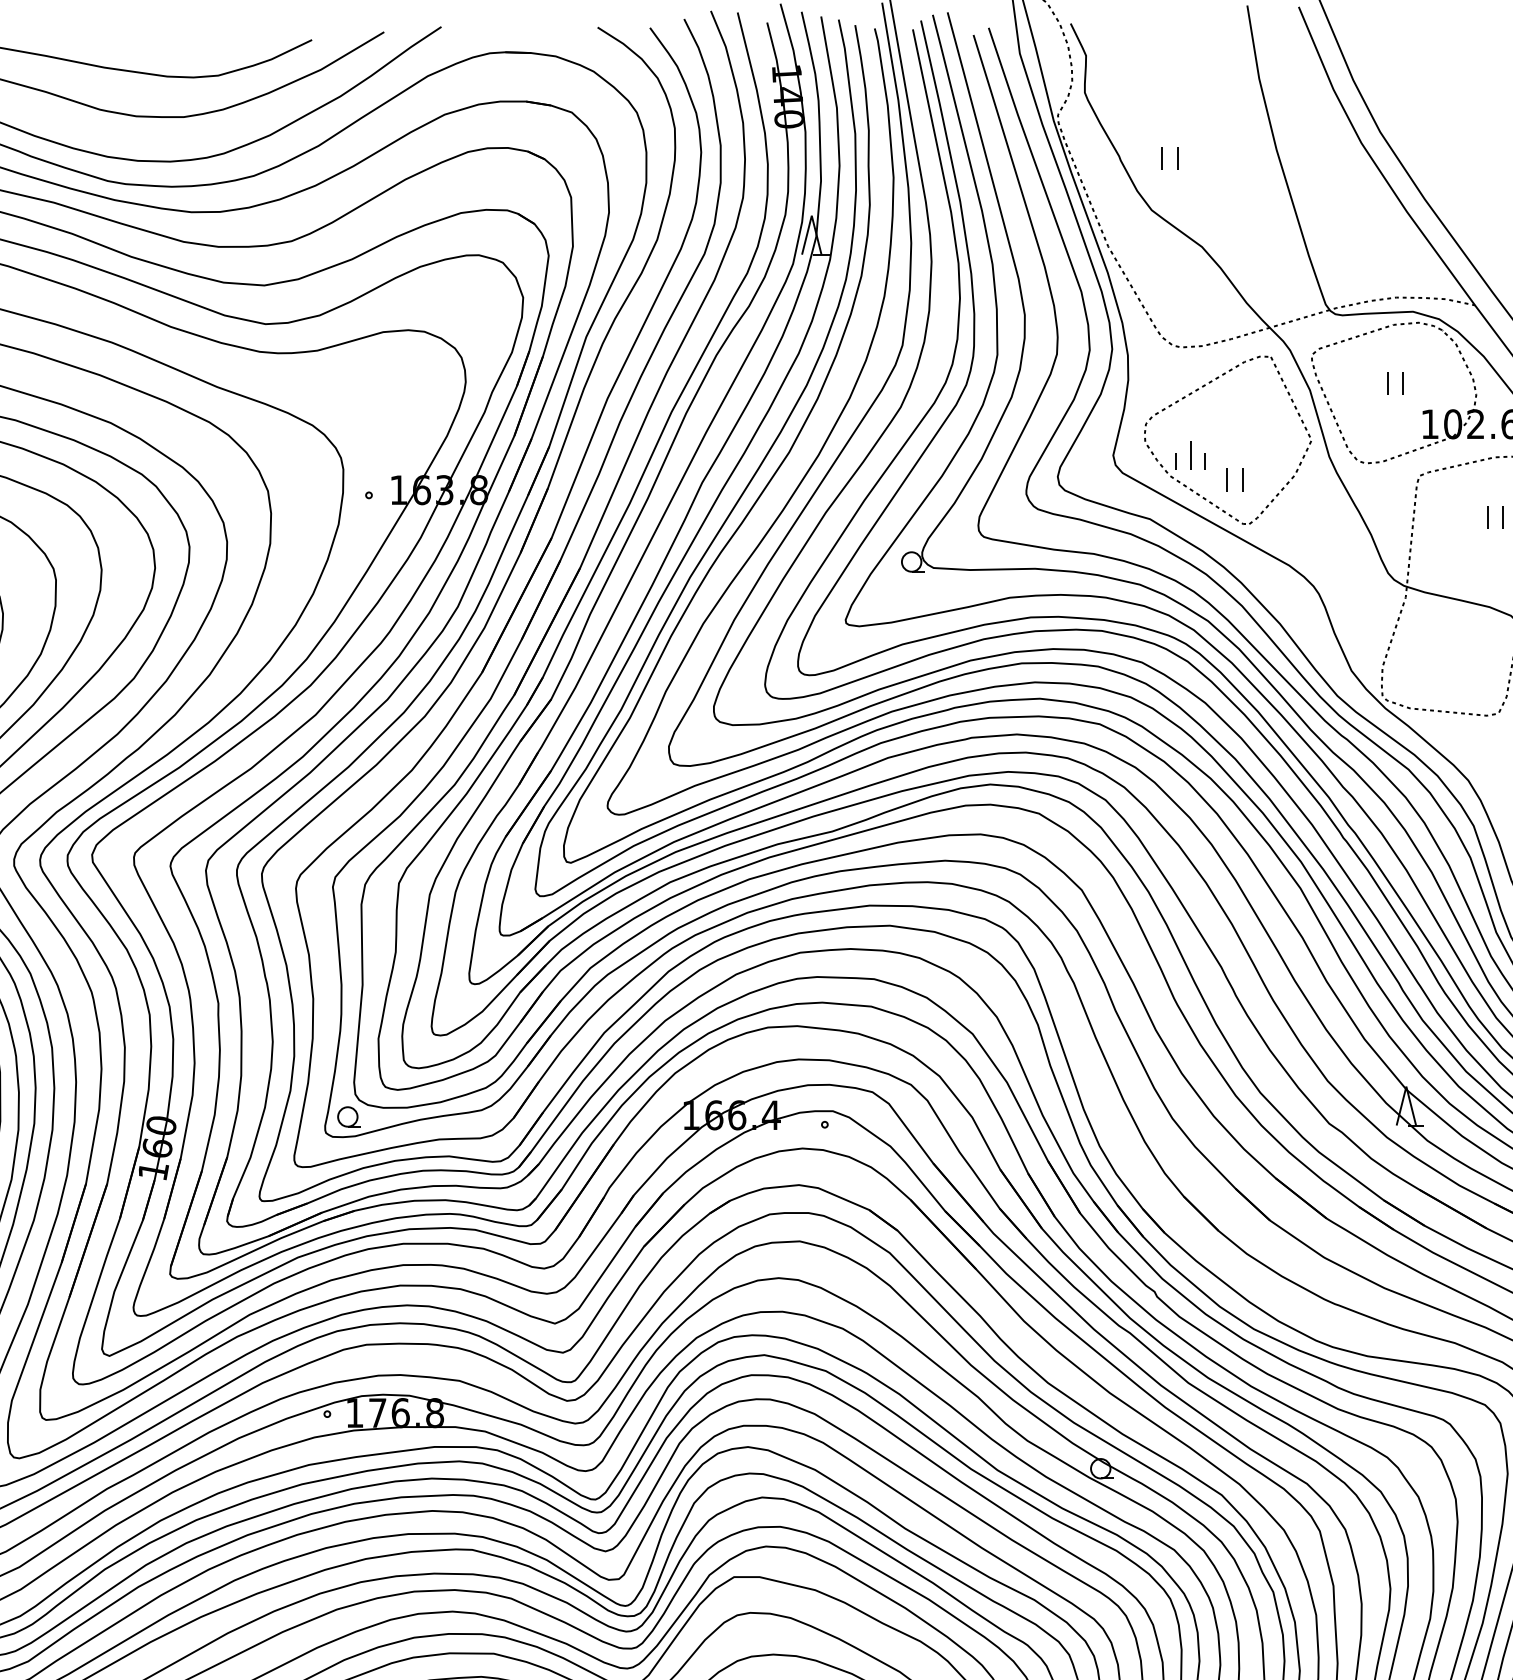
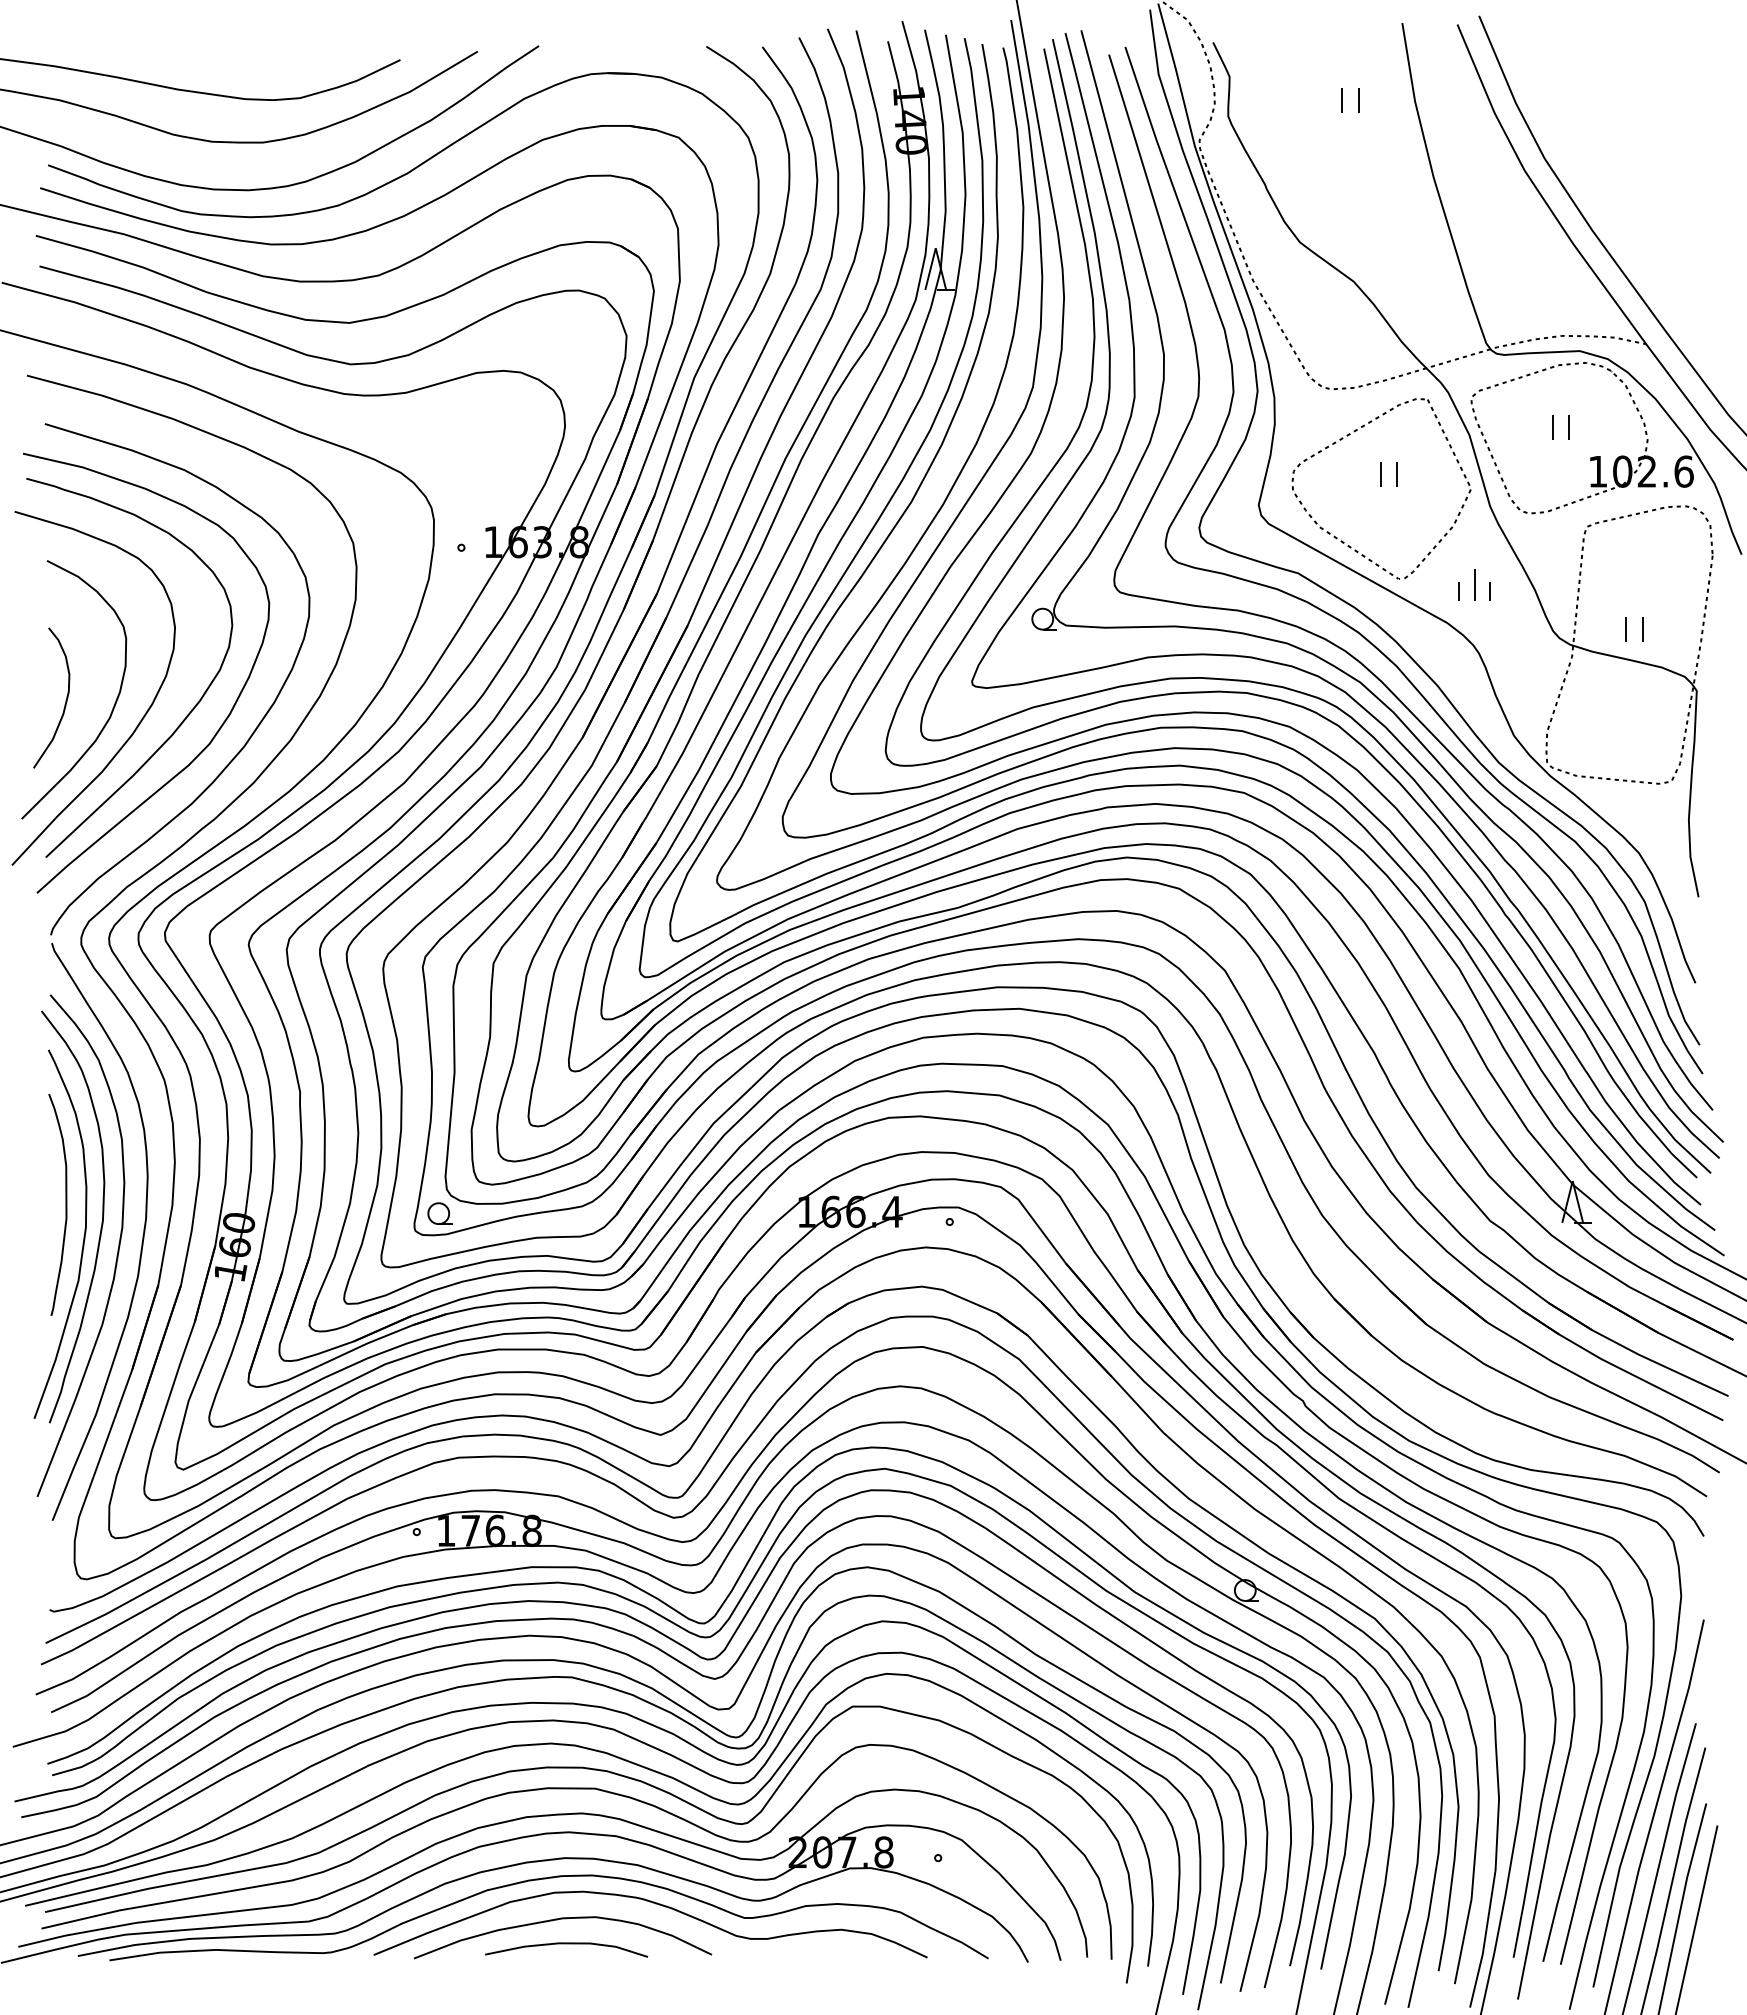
part: (1162, 159) -> (1342, 100), moved
part: (1190, 454) -> (1474, 584), moved
part: (1227, 480) -> (1381, 474), moved
part: (1488, 517) -> (1626, 629), moved

